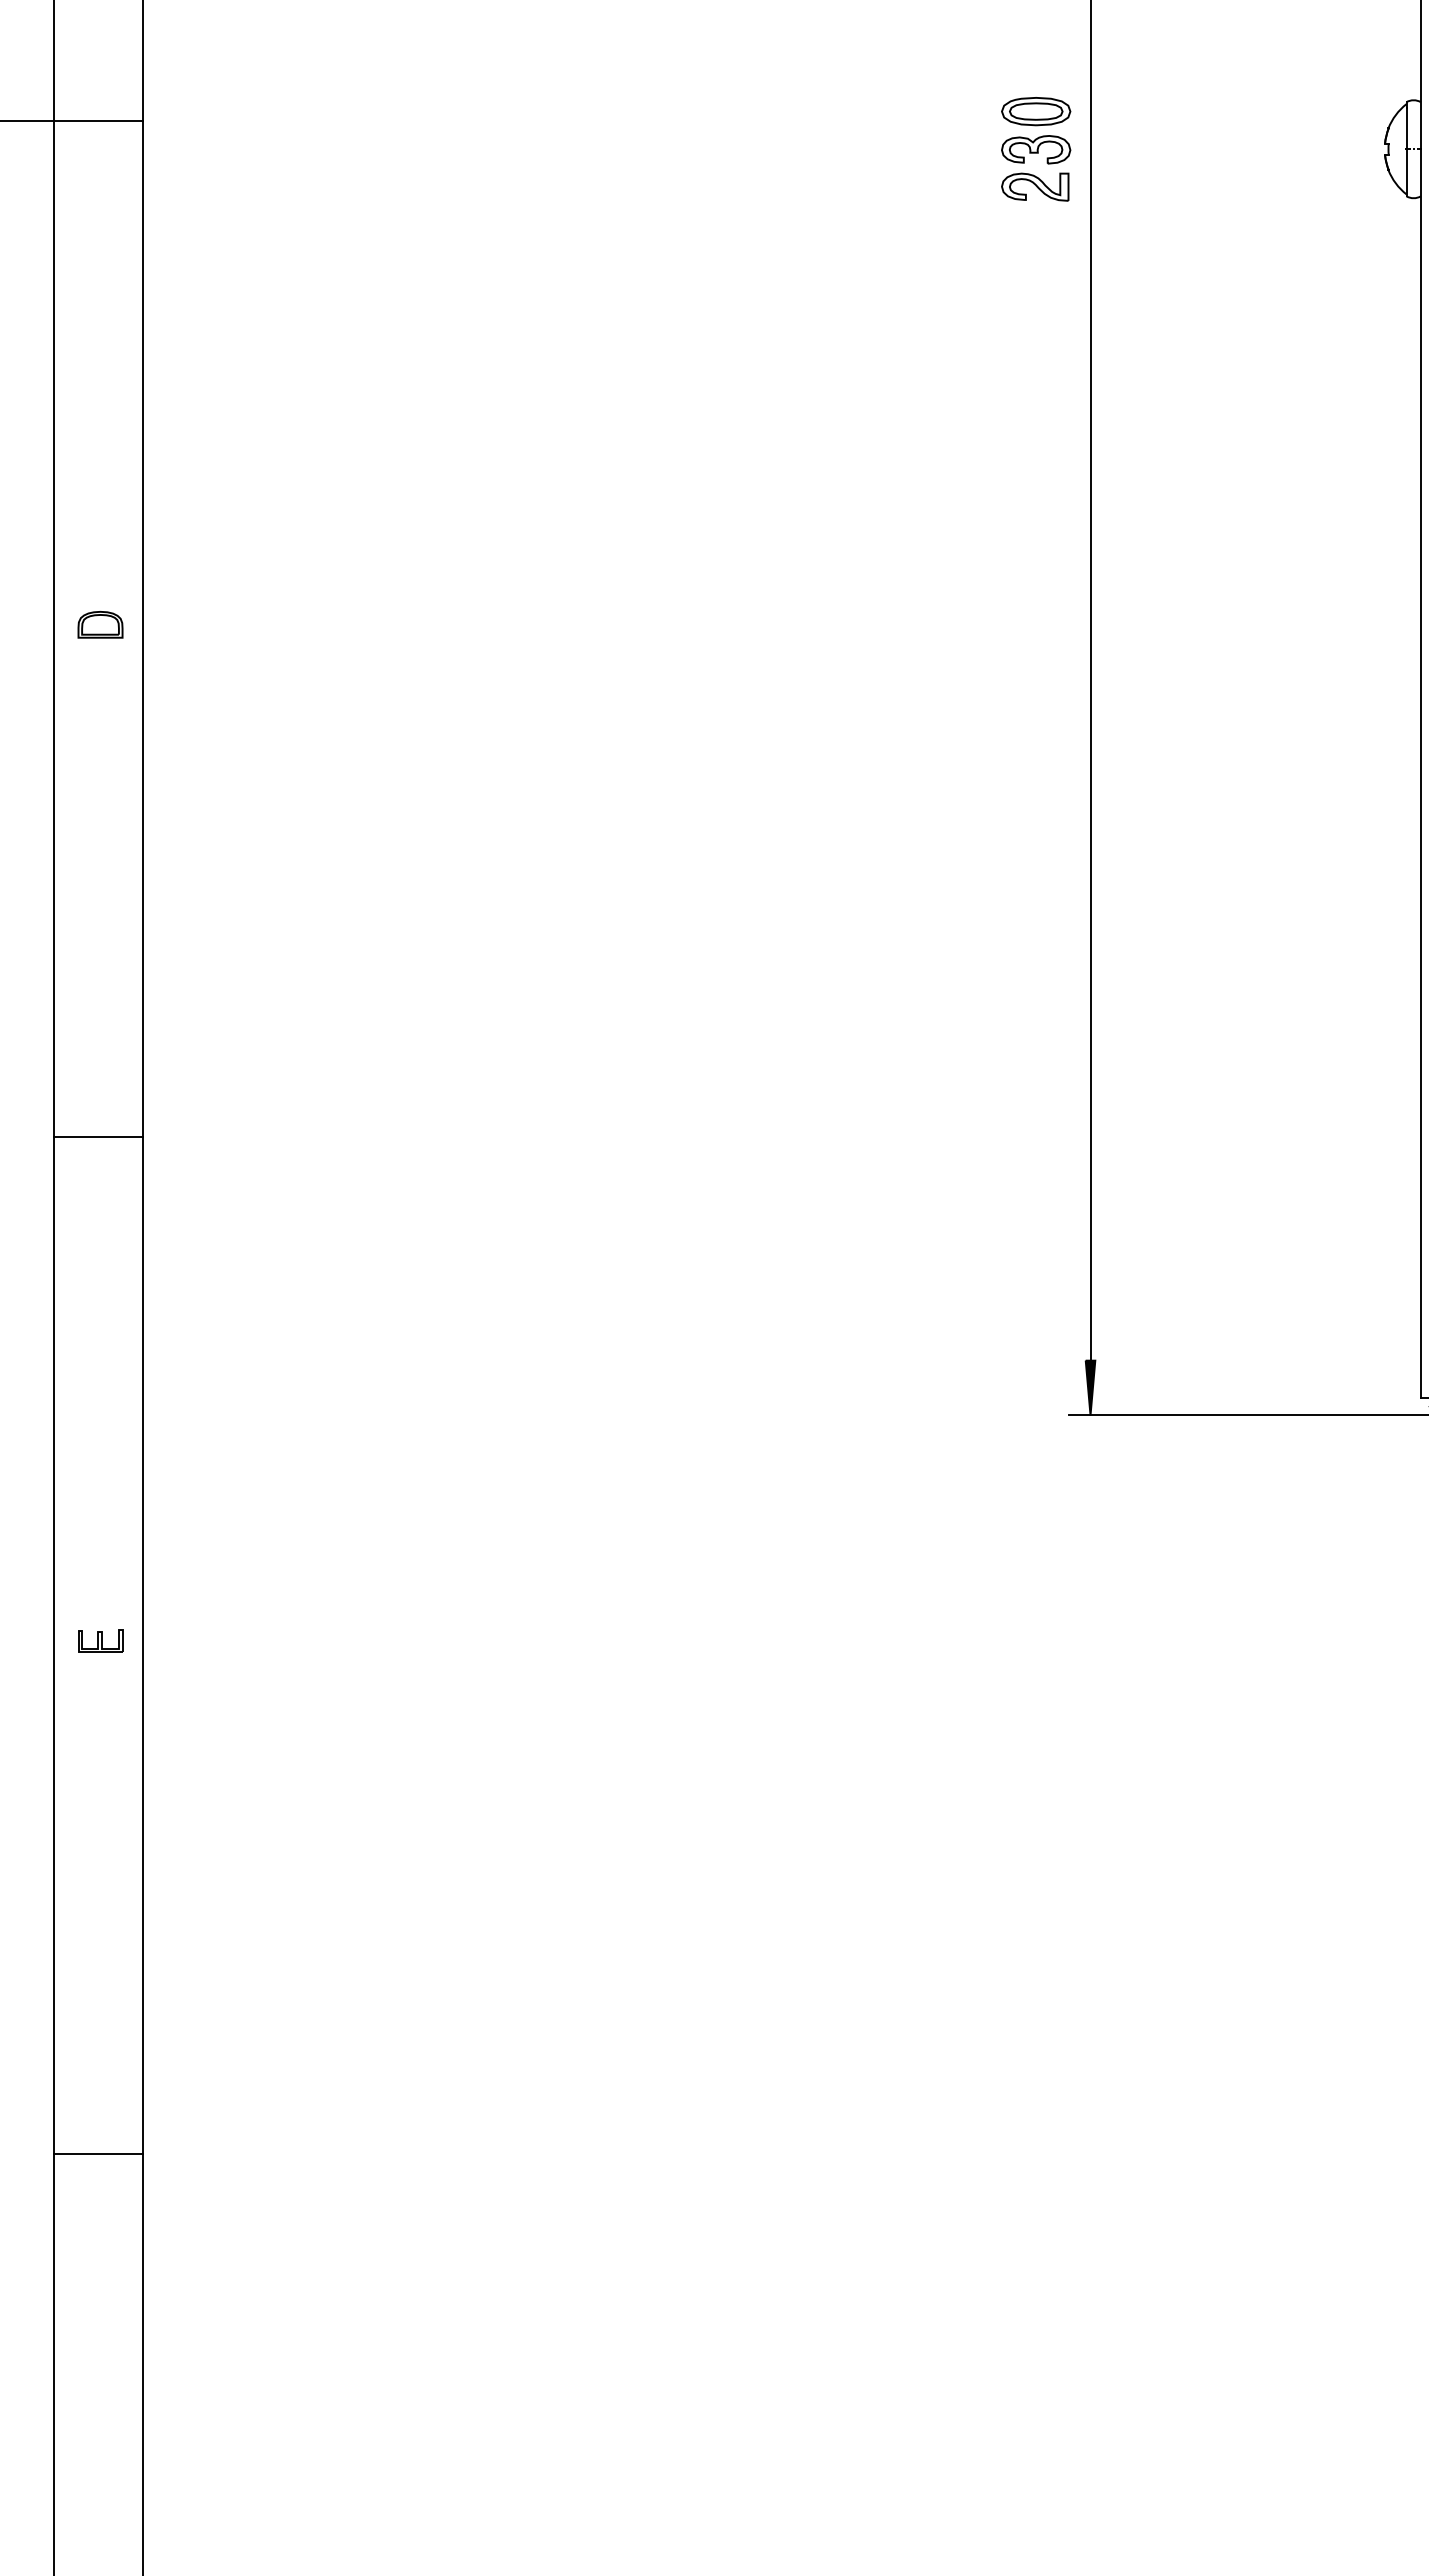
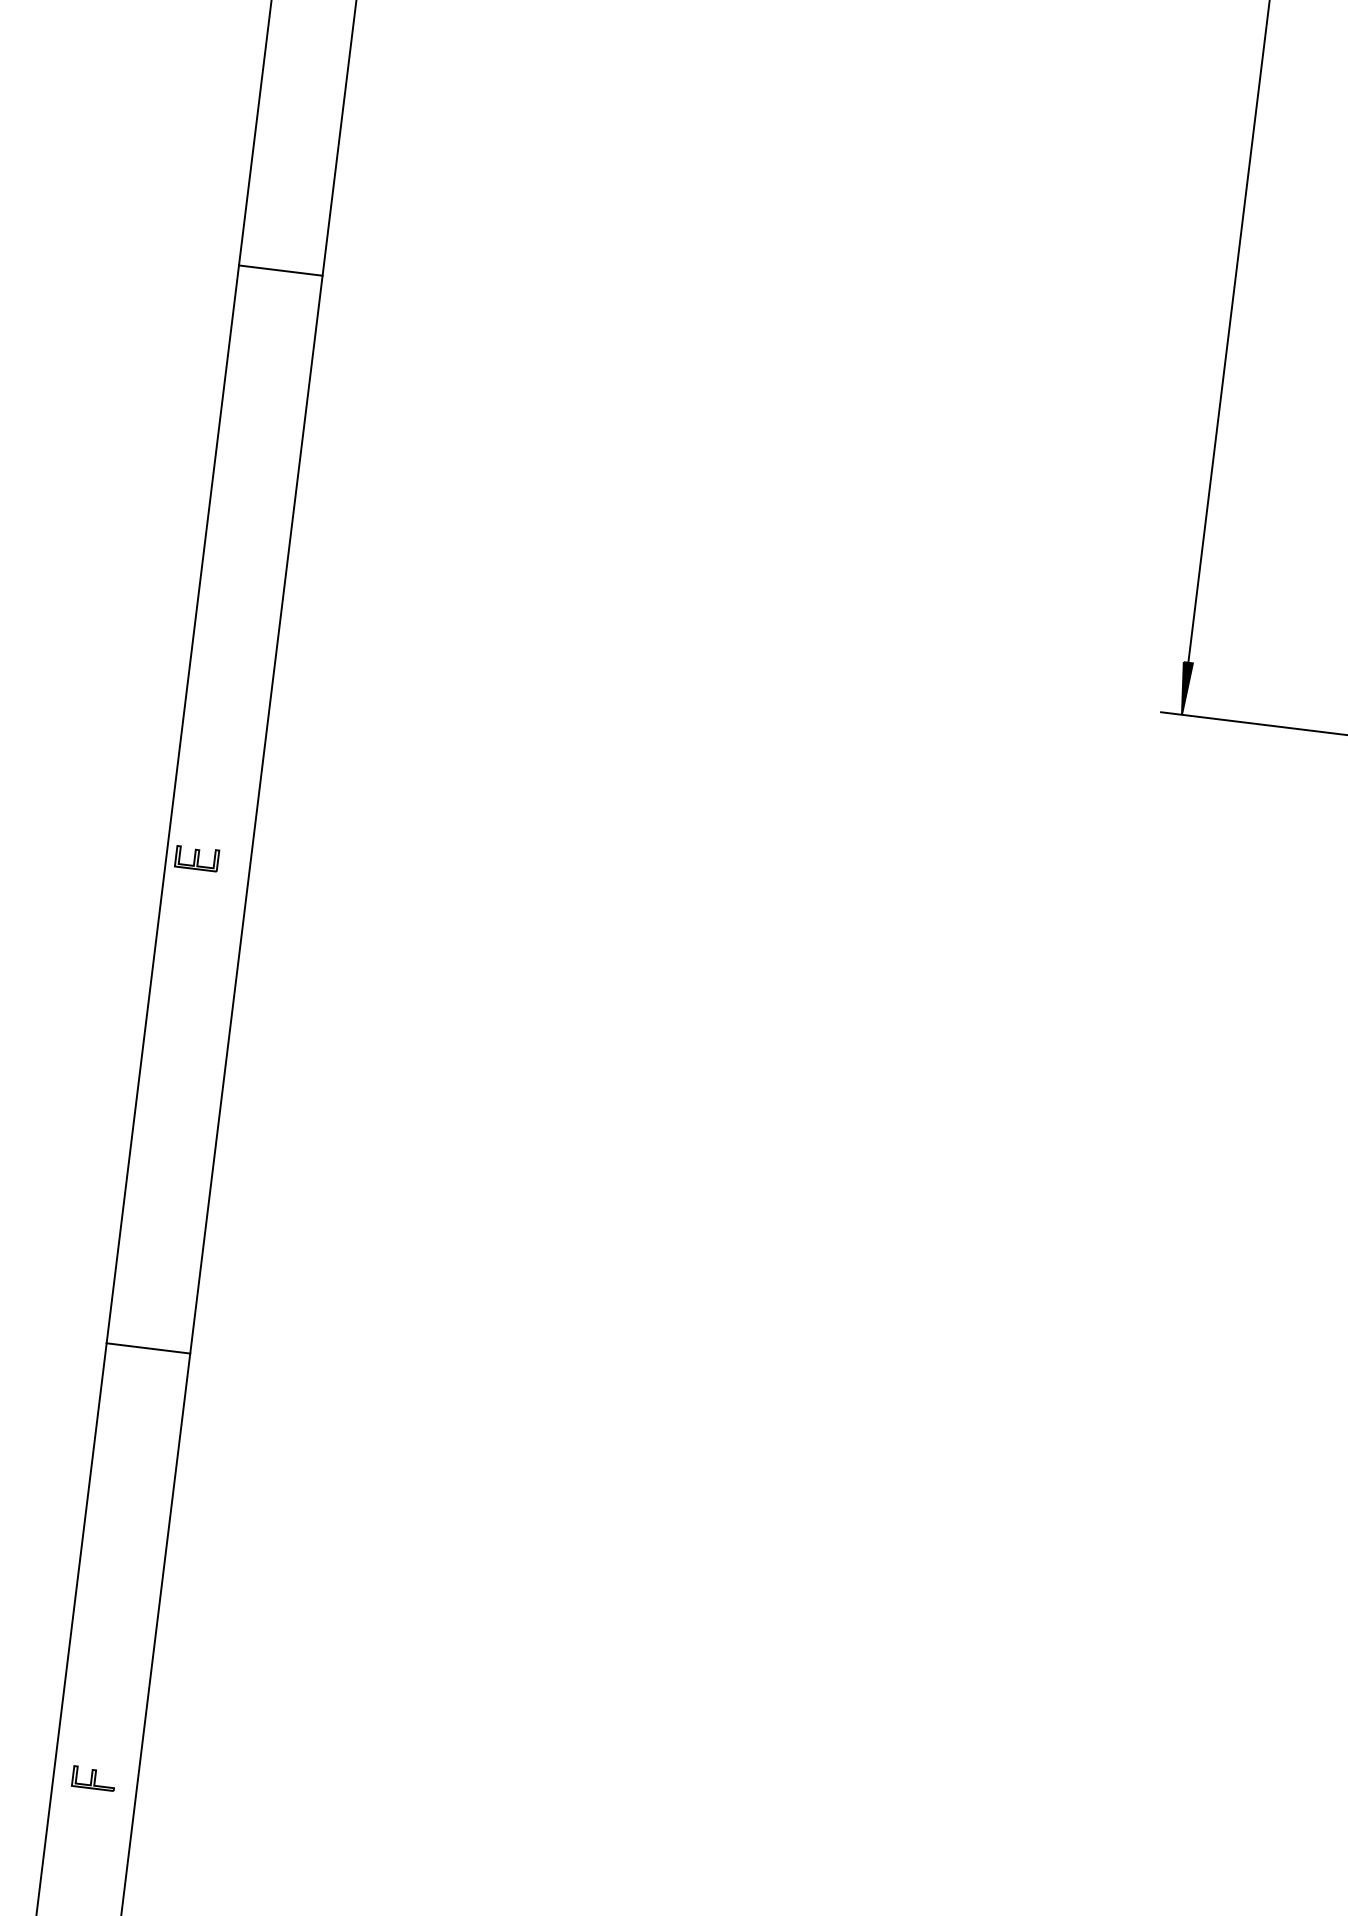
line: (98, 1137) -> (280, 270), moved
part: (100, 1640) -> (197, 857), moved
line: (98, 2153) -> (148, 1348), moved

